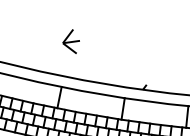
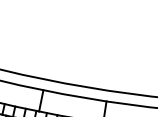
hatch: (104, 59) -> (86, 62), removed

